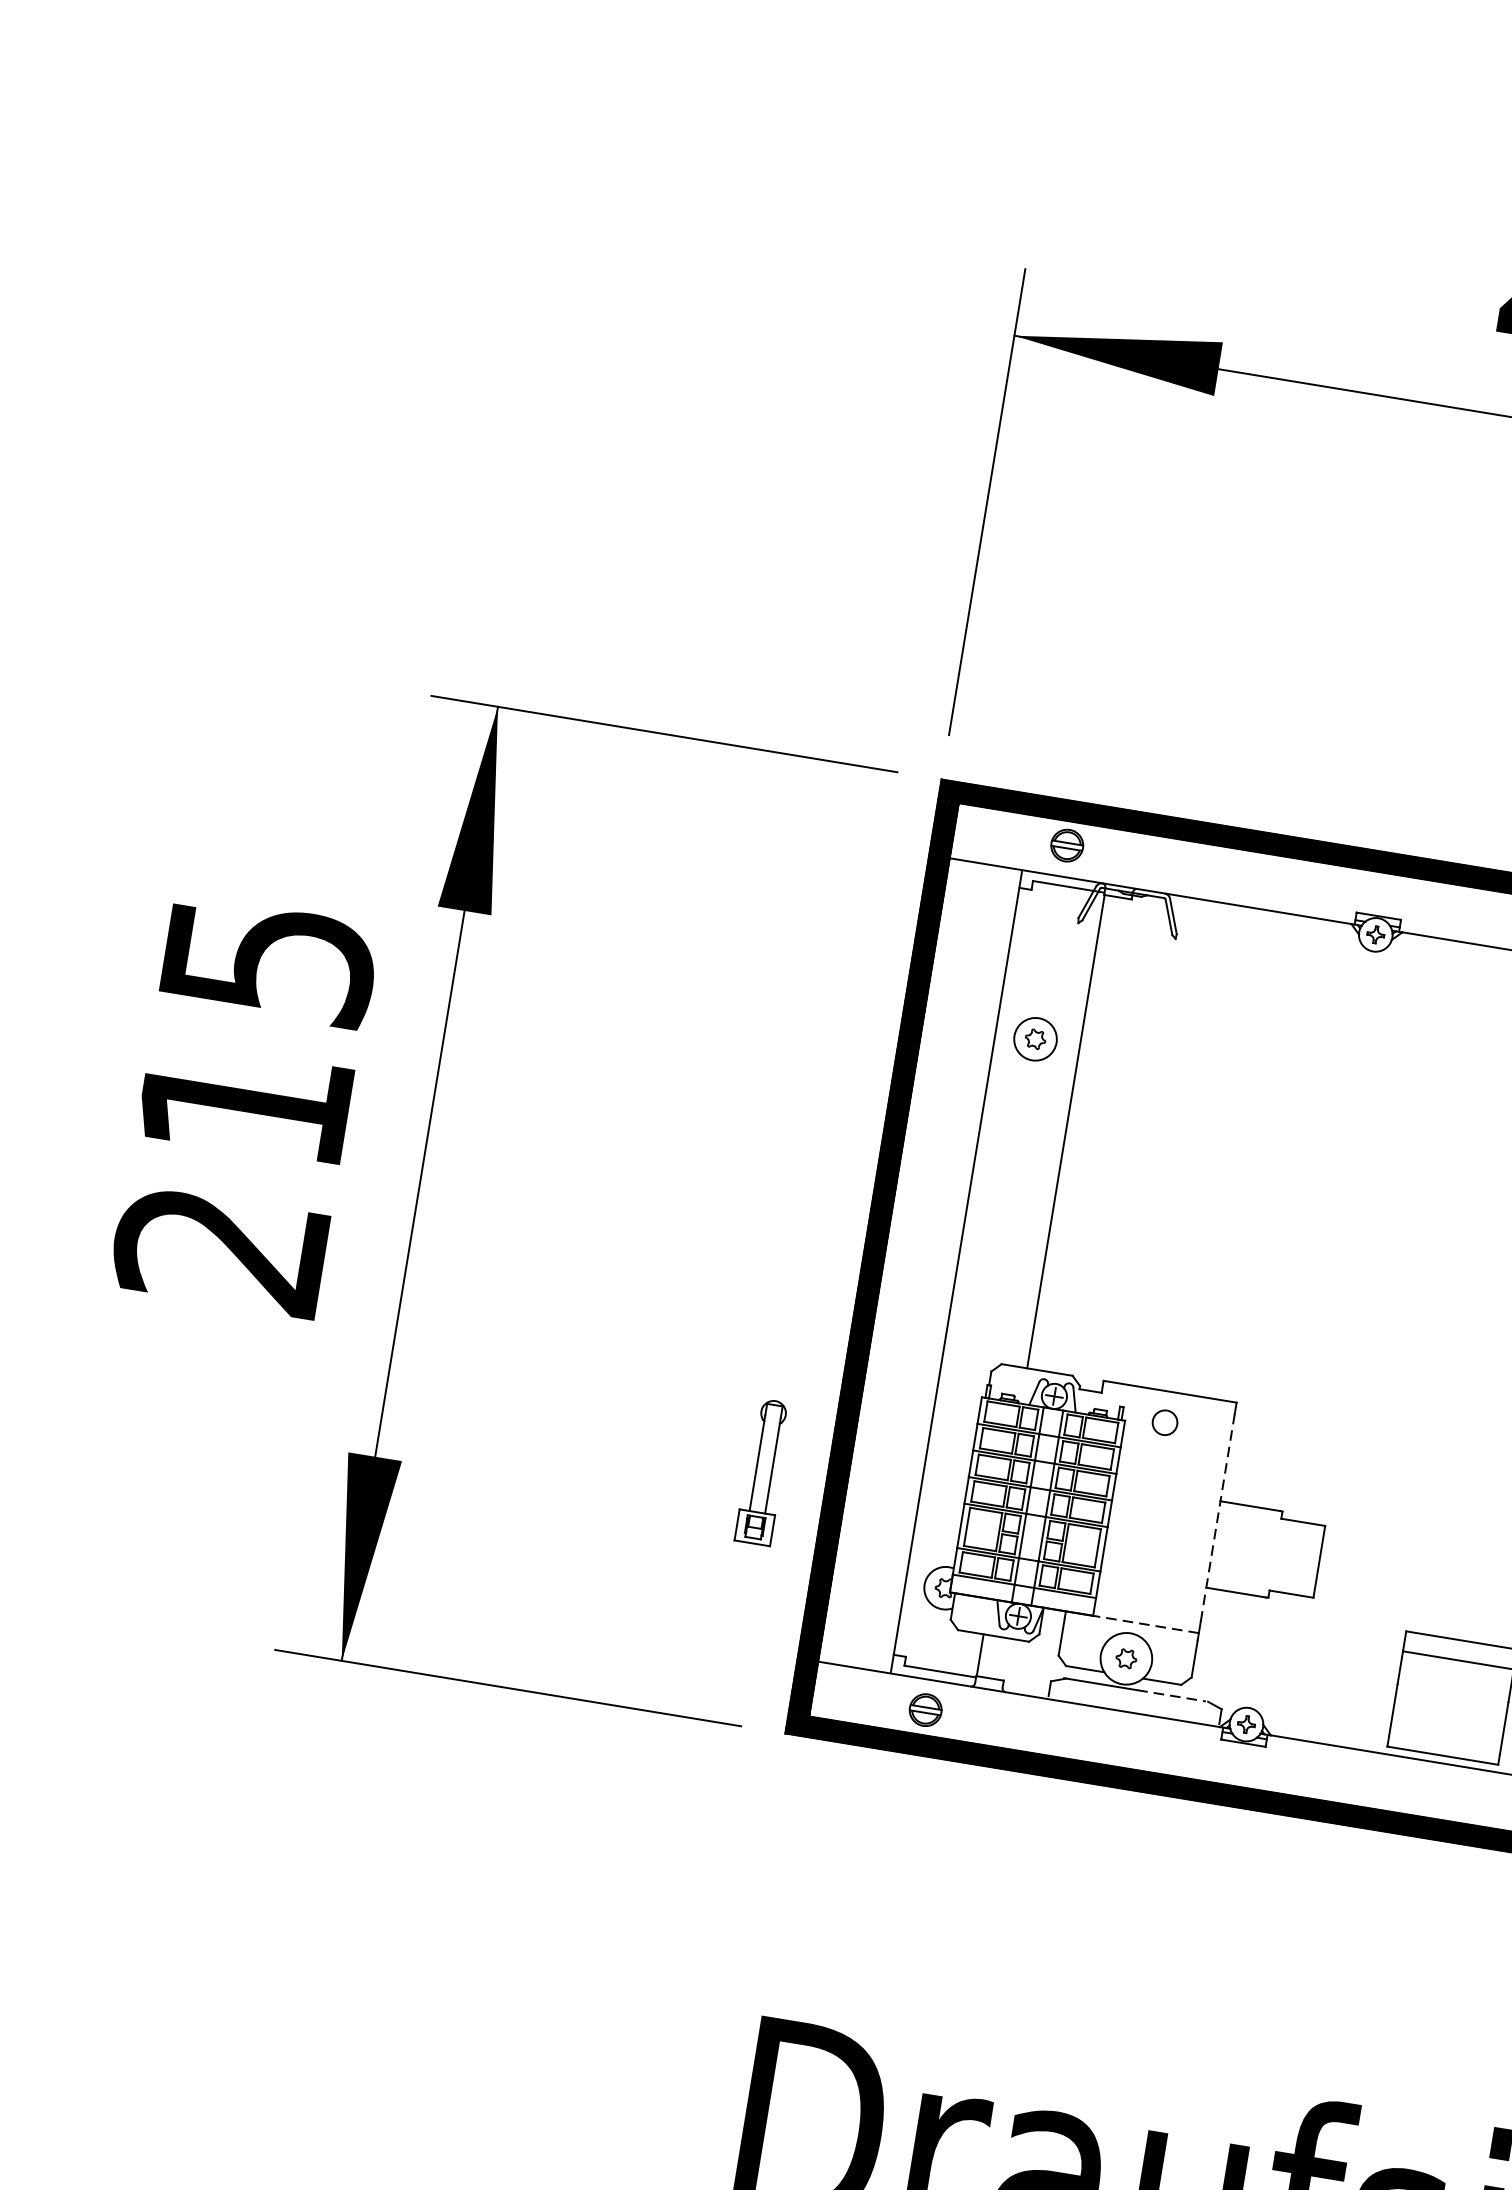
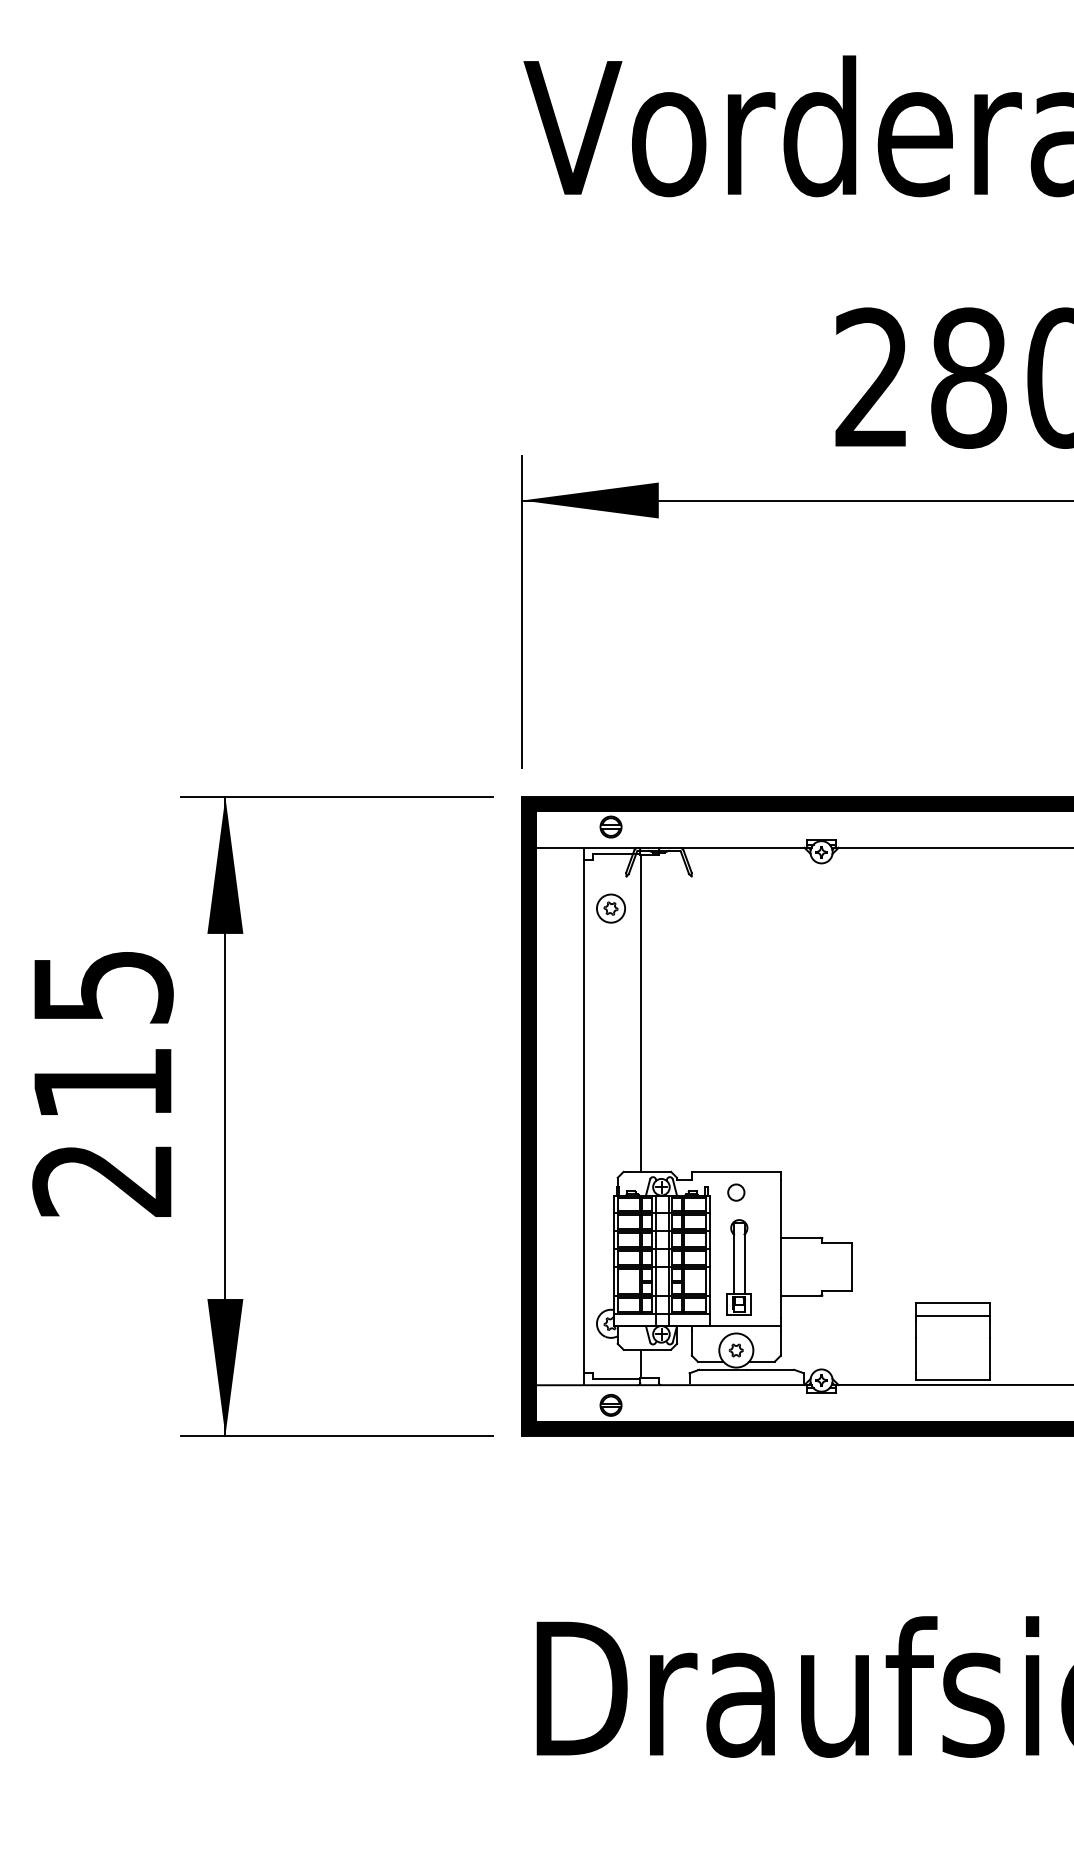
part: (1034, 1038) -> (610, 908), moved
part: (762, 1471) -> (738, 1267), moved
line: (1217, 1517) -> (780, 1248), dashed -> solid
line: (1144, 1624) -> (744, 1326), dashed -> solid
line: (1171, 1695) -> (769, 1369), dashed -> solid

